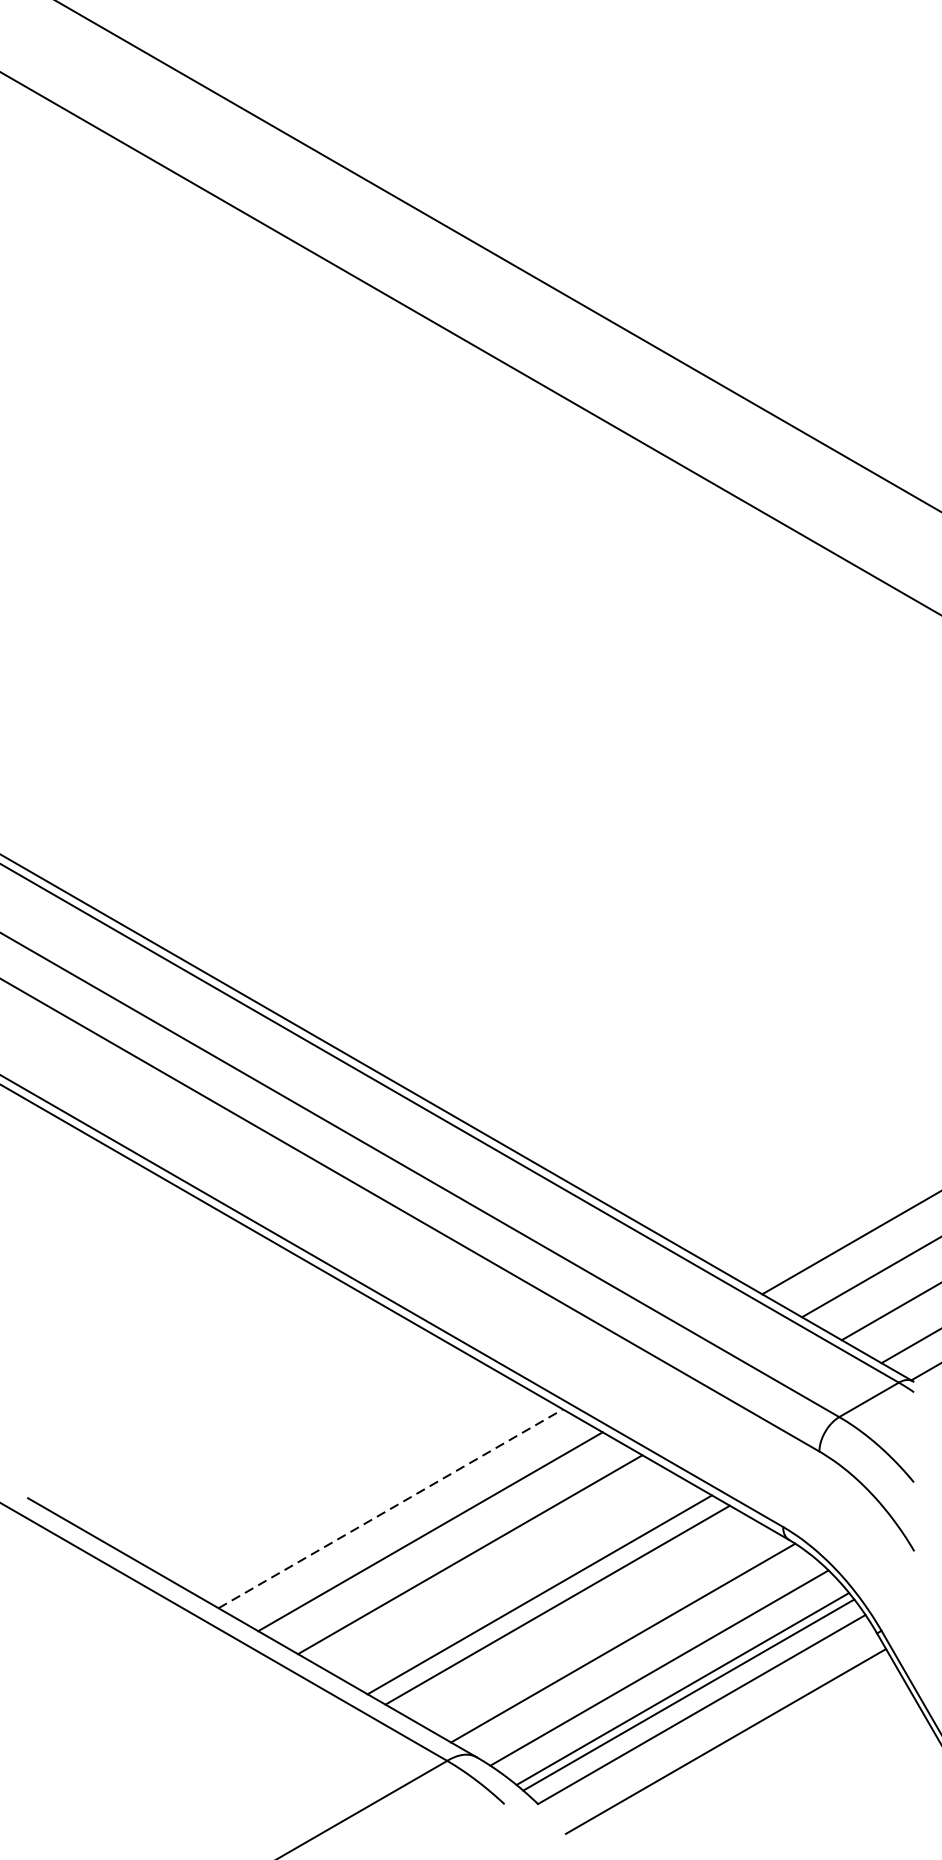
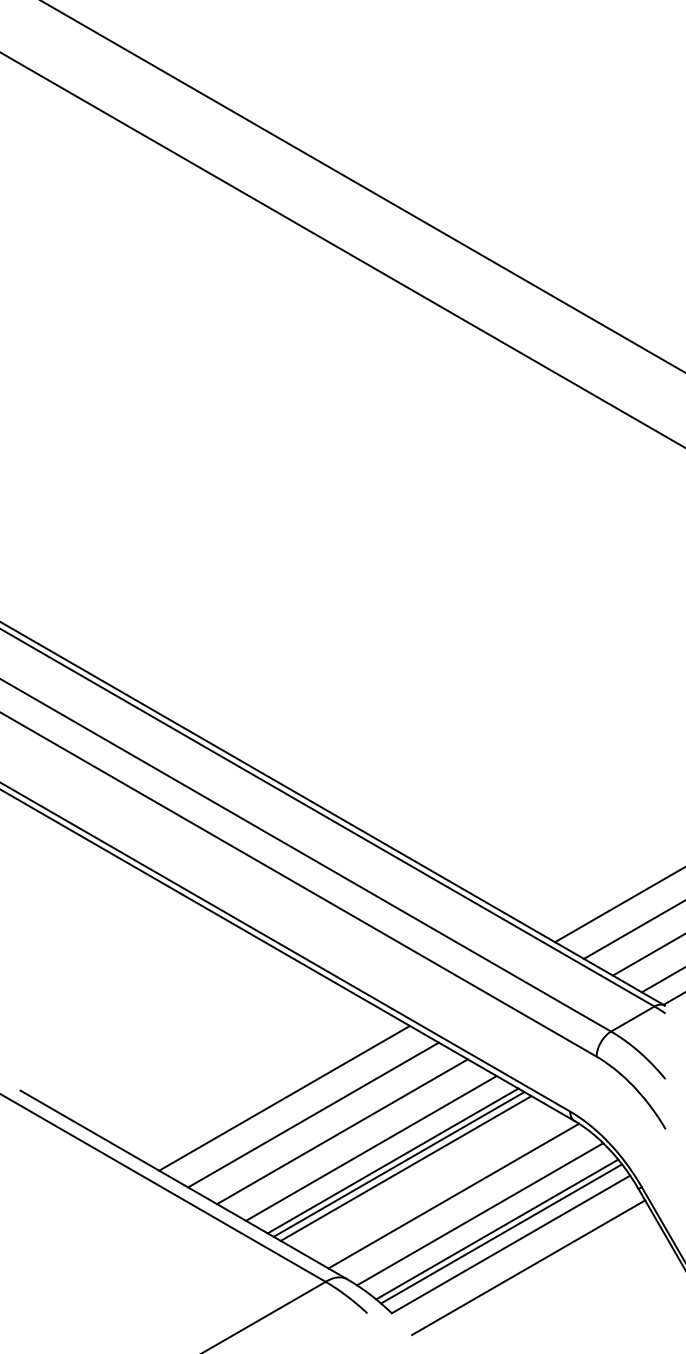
line: (390, 1509) -> (284, 1098), dashed -> solid
line: (510, 1577) -> (371, 1148), added
line: (547, 1599) -> (398, 1164), added

